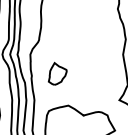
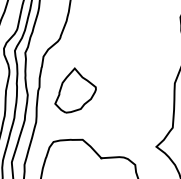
part: (57, 73) -> (76, 91), size x1.43

